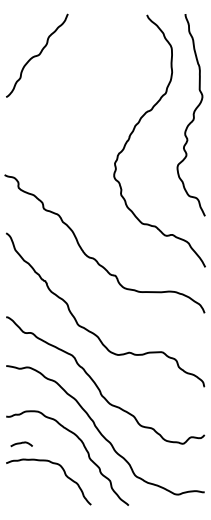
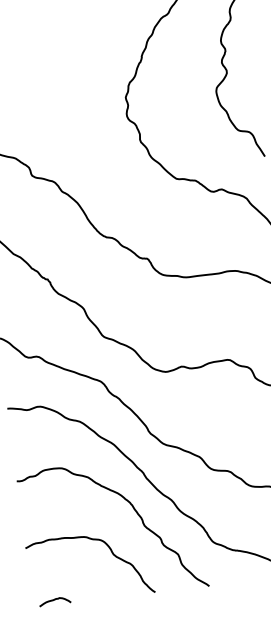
curve: (21, 443) -> (54, 600), moved

